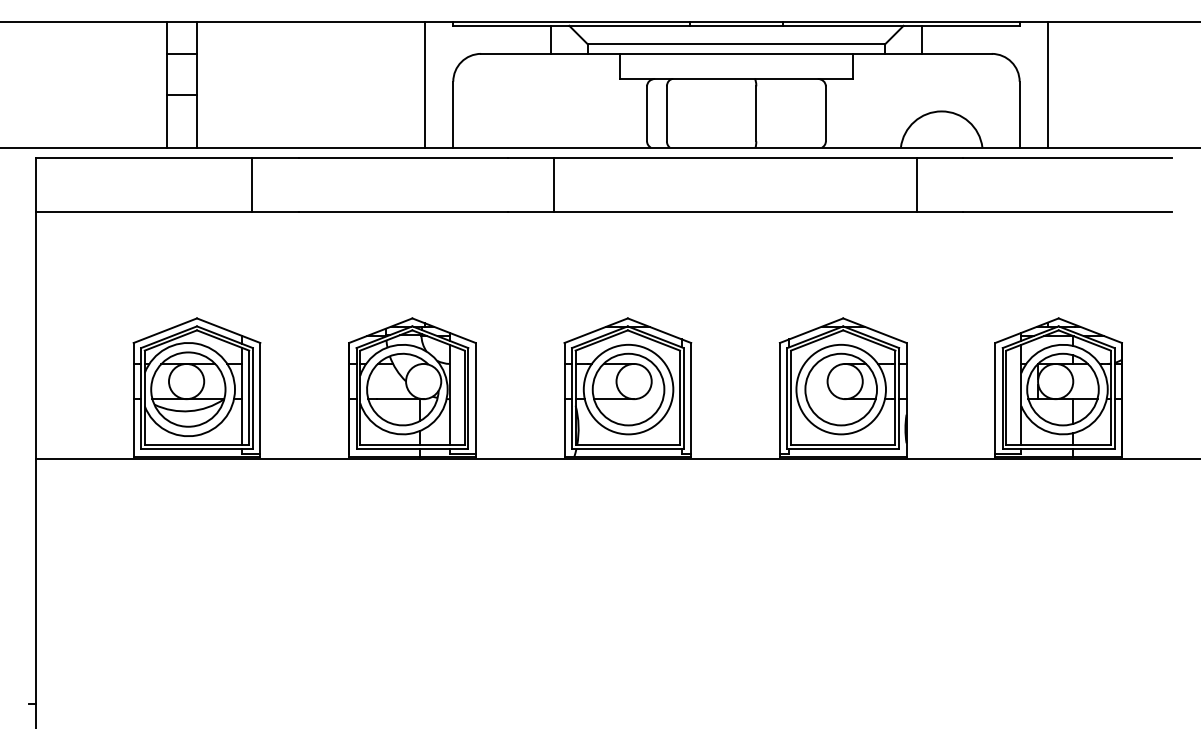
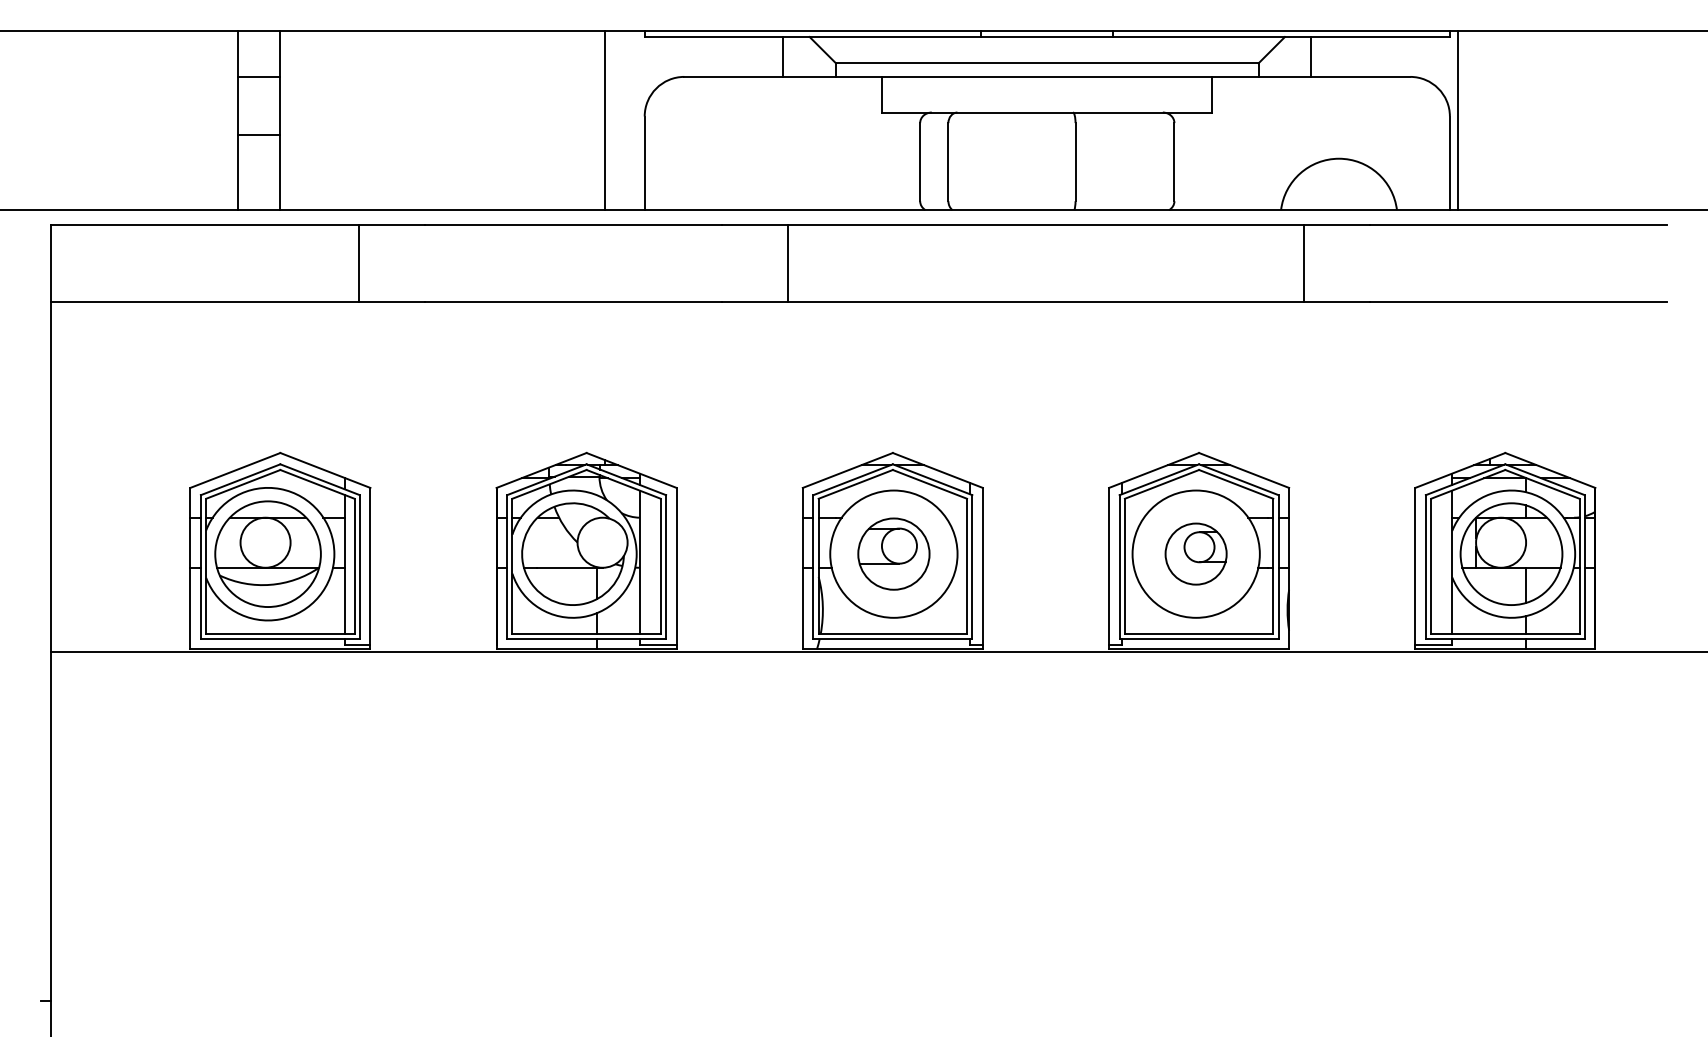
line: (1047, 84) -> (1457, 120), moved
part: (628, 389) -> (893, 553), size x0.7
part: (840, 389) -> (1195, 553), size x0.6

